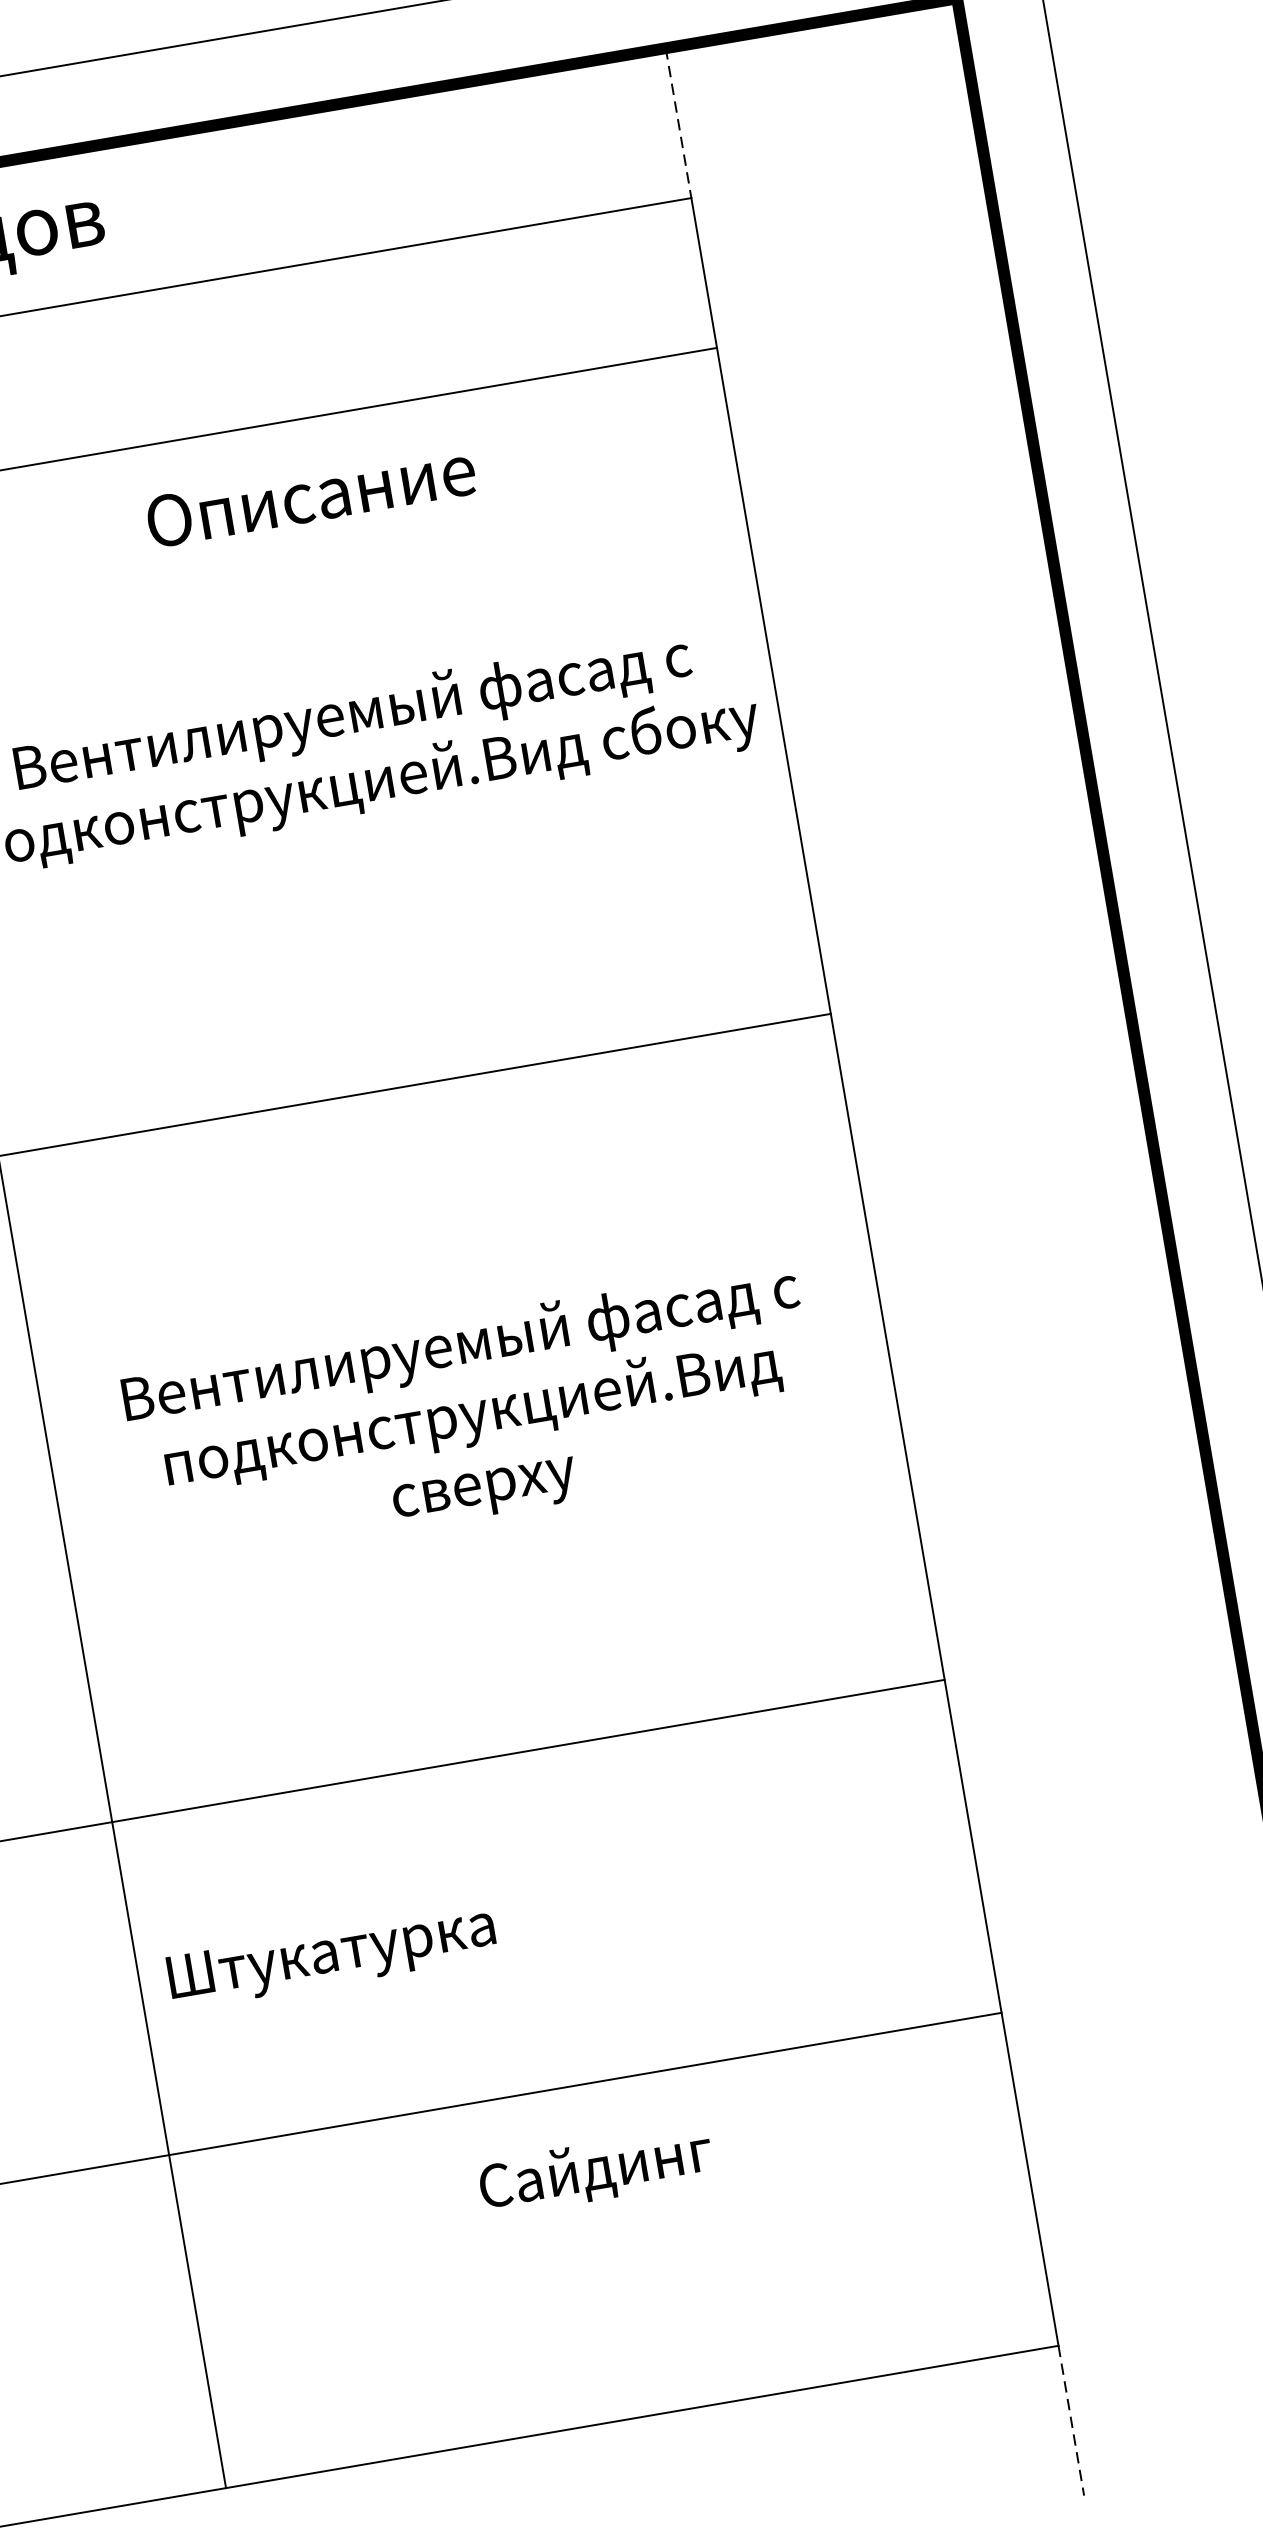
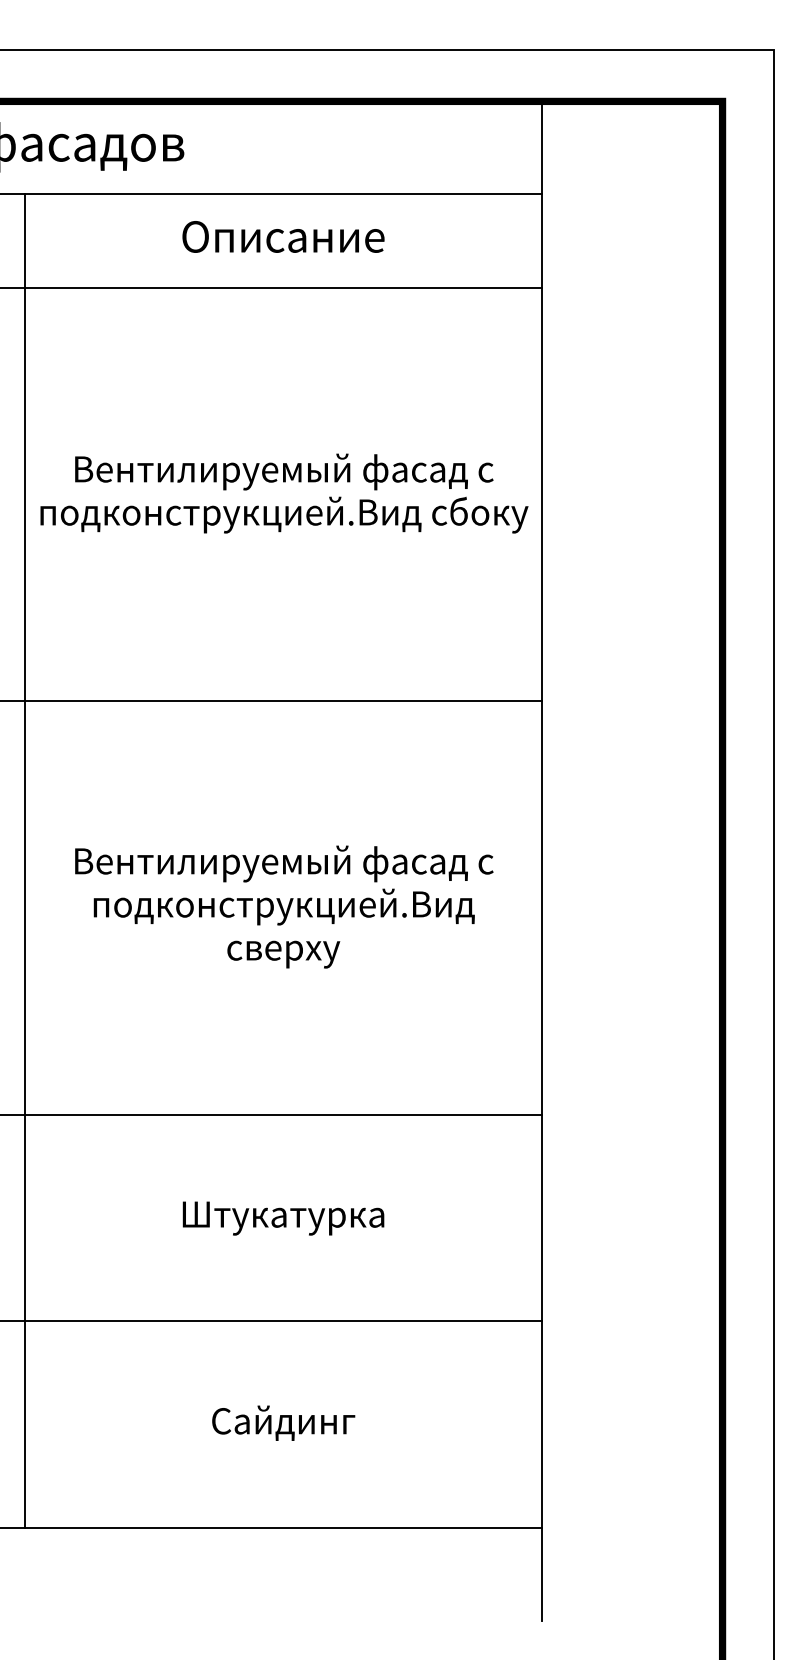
line: (678, 122) -> (541, 147), dashed -> solid
text: (310, 495) -> (283, 236), moved
text: (332, 1956) -> (283, 1218), moved
text: (595, 2170) -> (283, 1422), moved
line: (1071, 2420) -> (541, 1574), dashed -> solid

